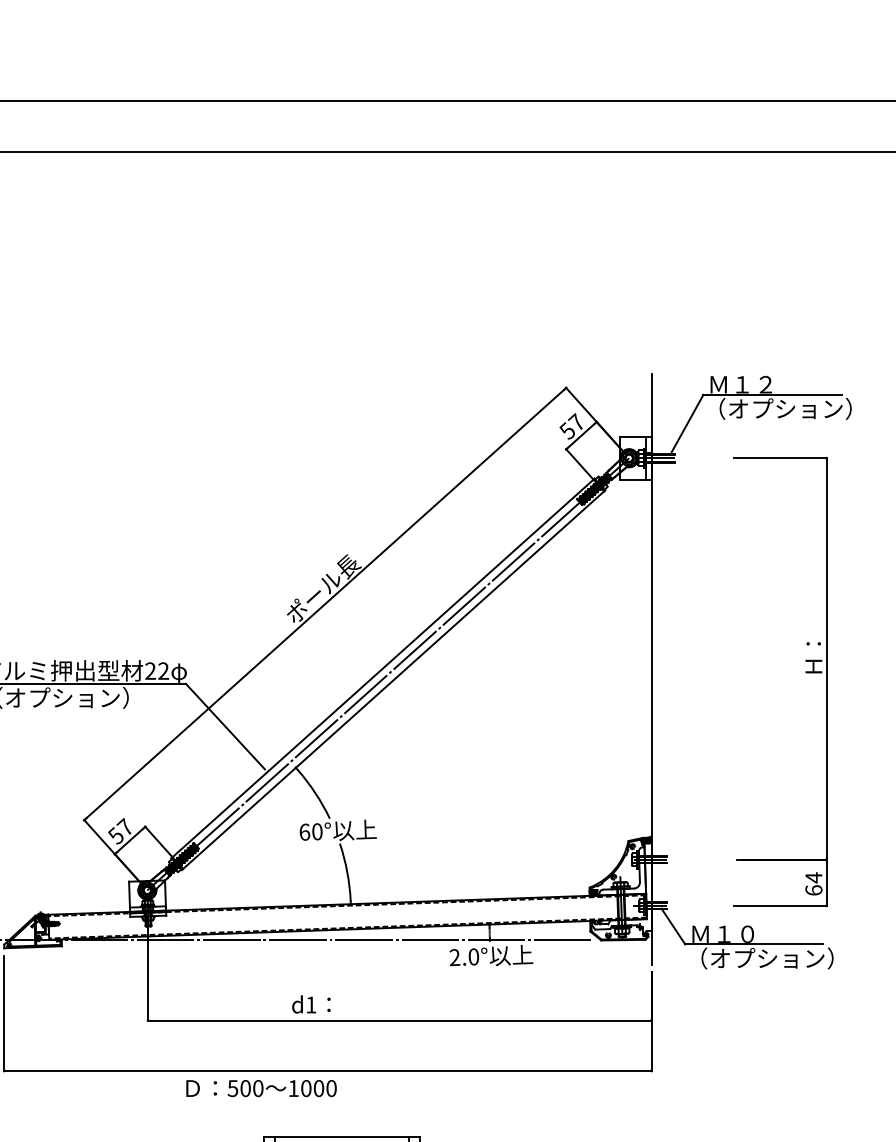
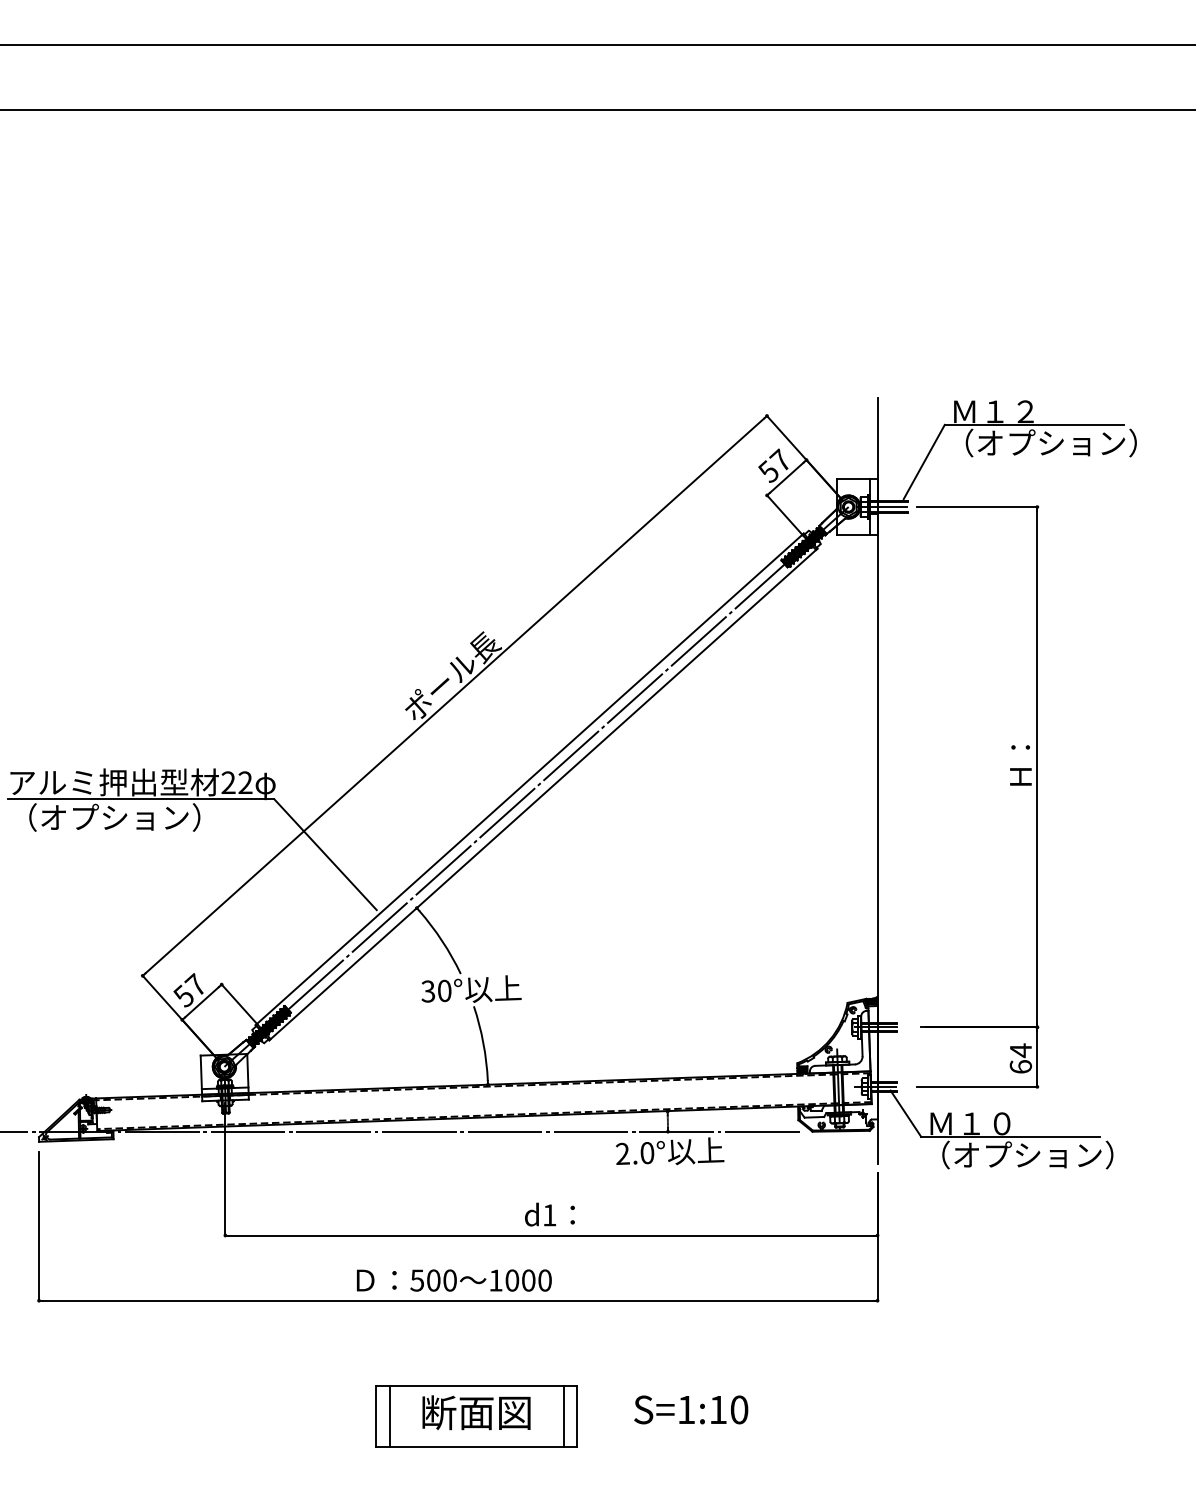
part: (805, 673) -> (1010, 785), moved
text: (304, 832) -> (428, 991), 60° -> 30°
text: (311, 1004) -> (549, 1214), moved
text: (261, 1088) -> (454, 1280), moved

